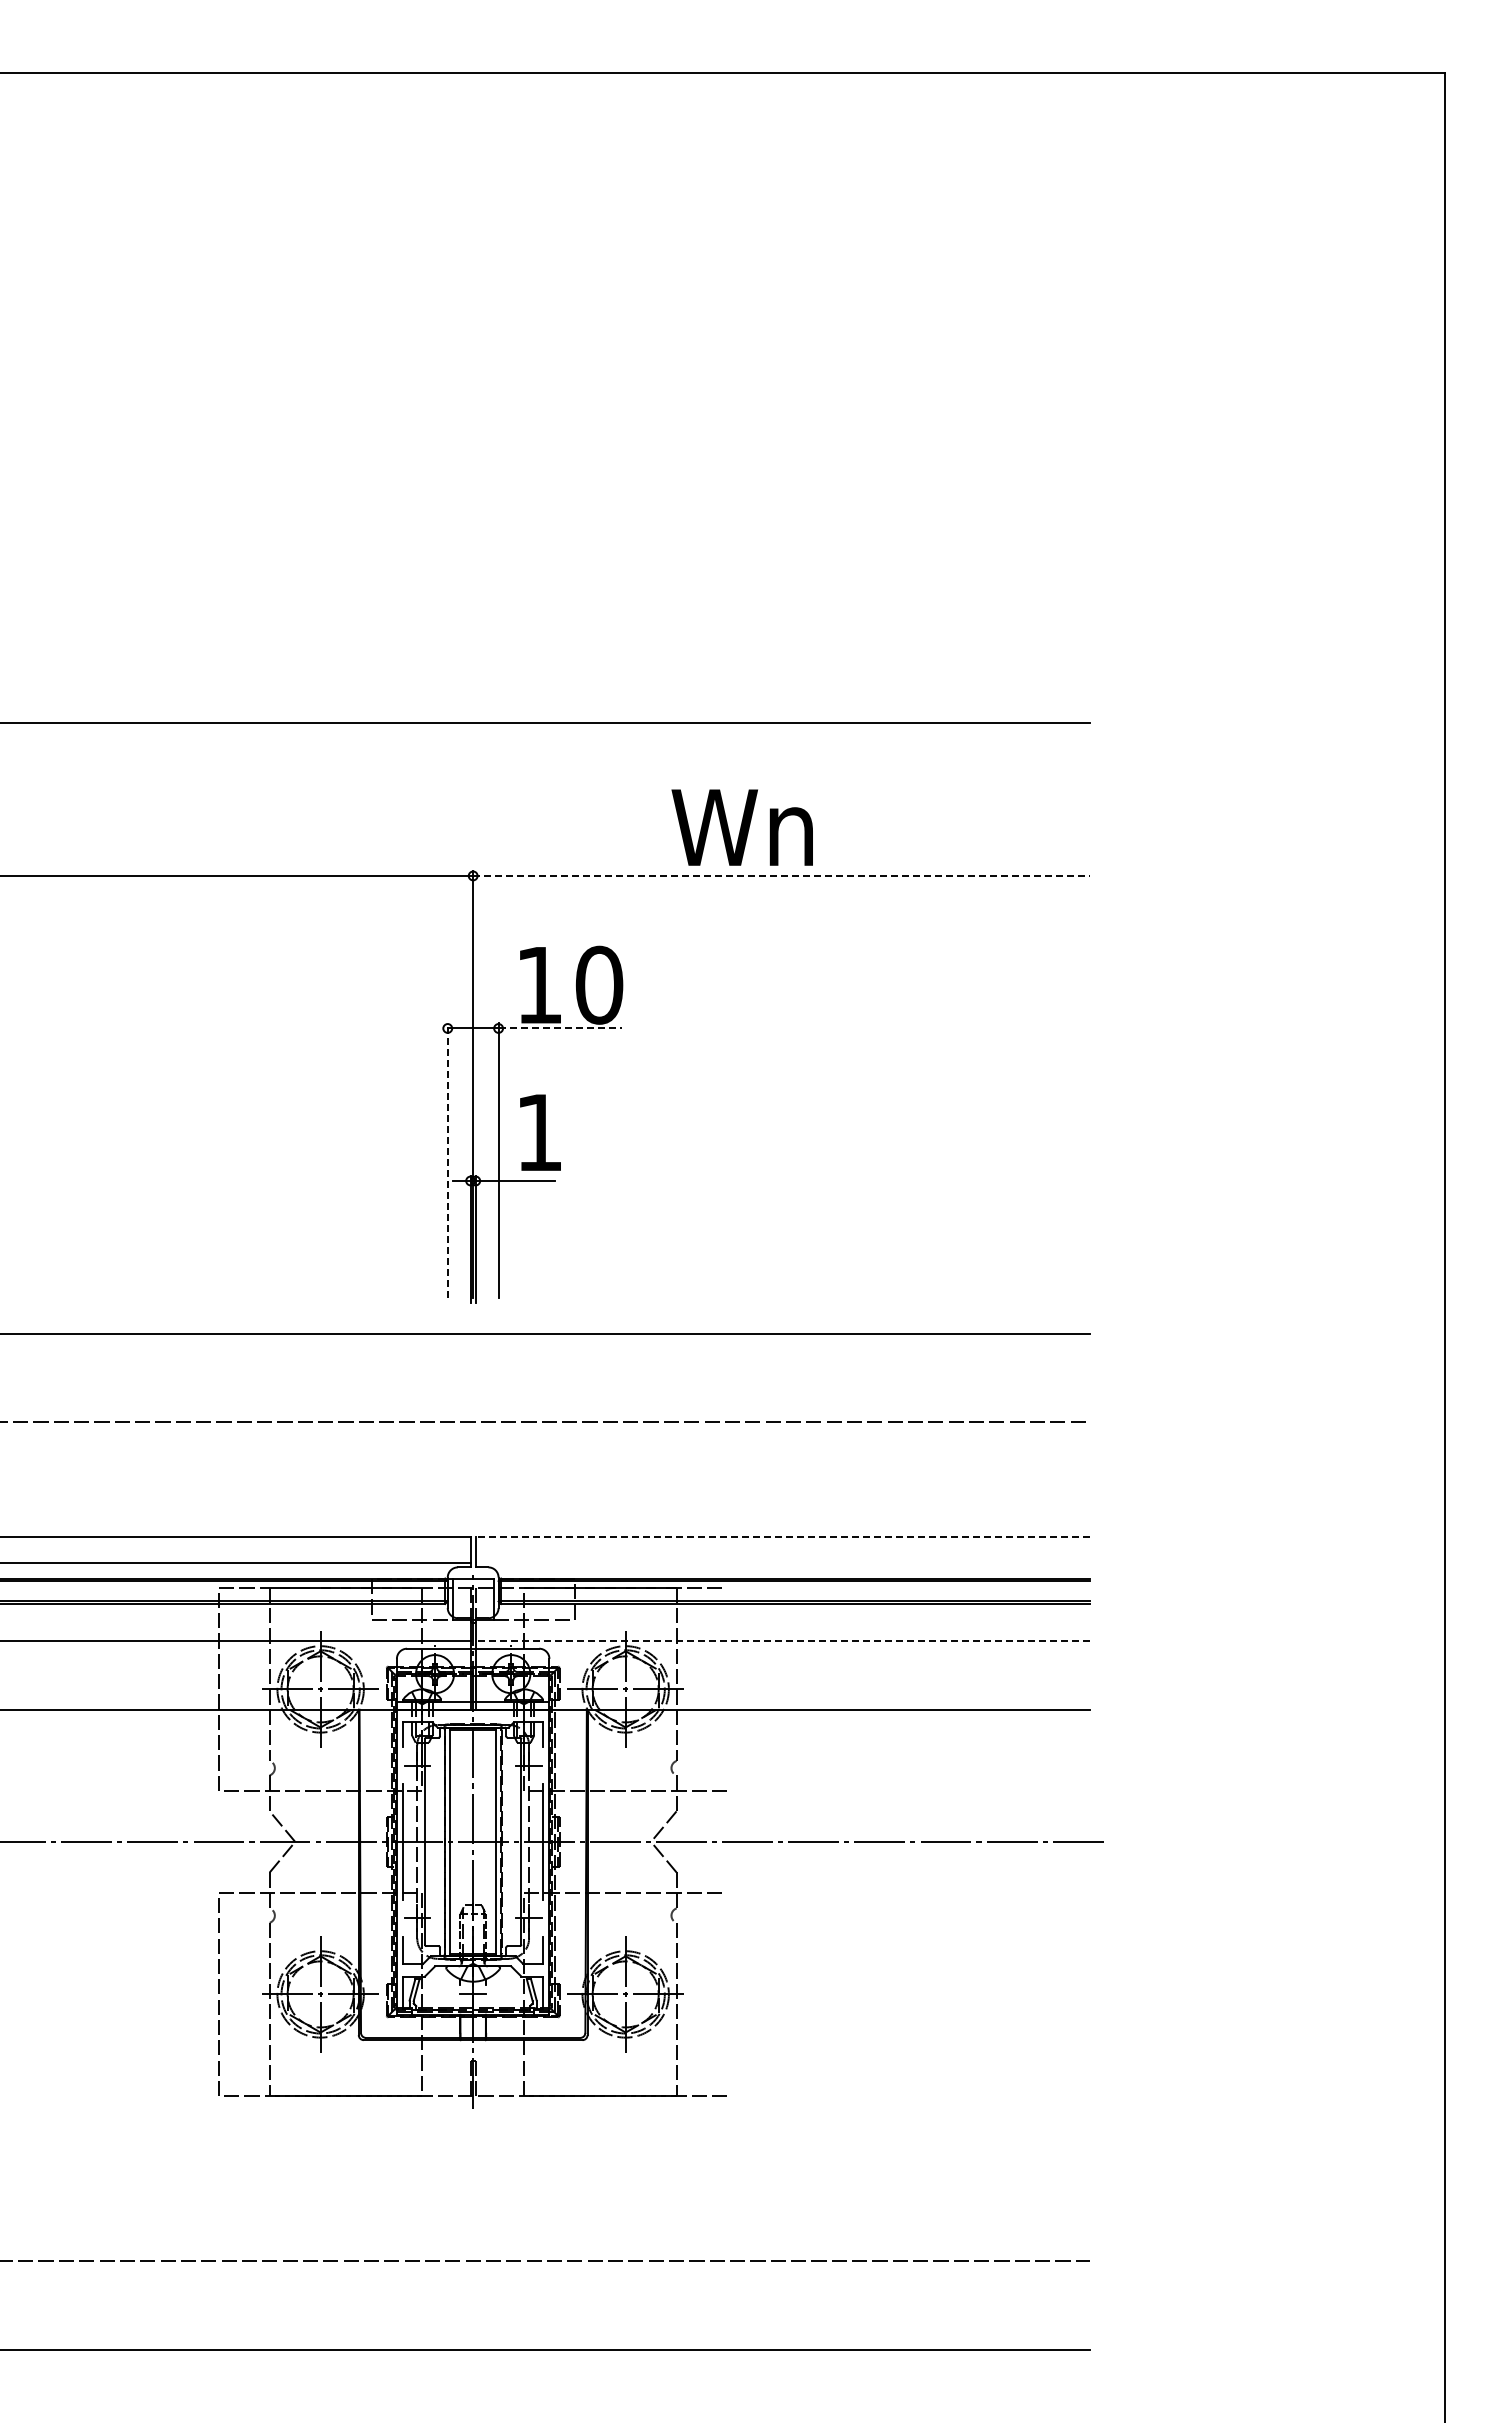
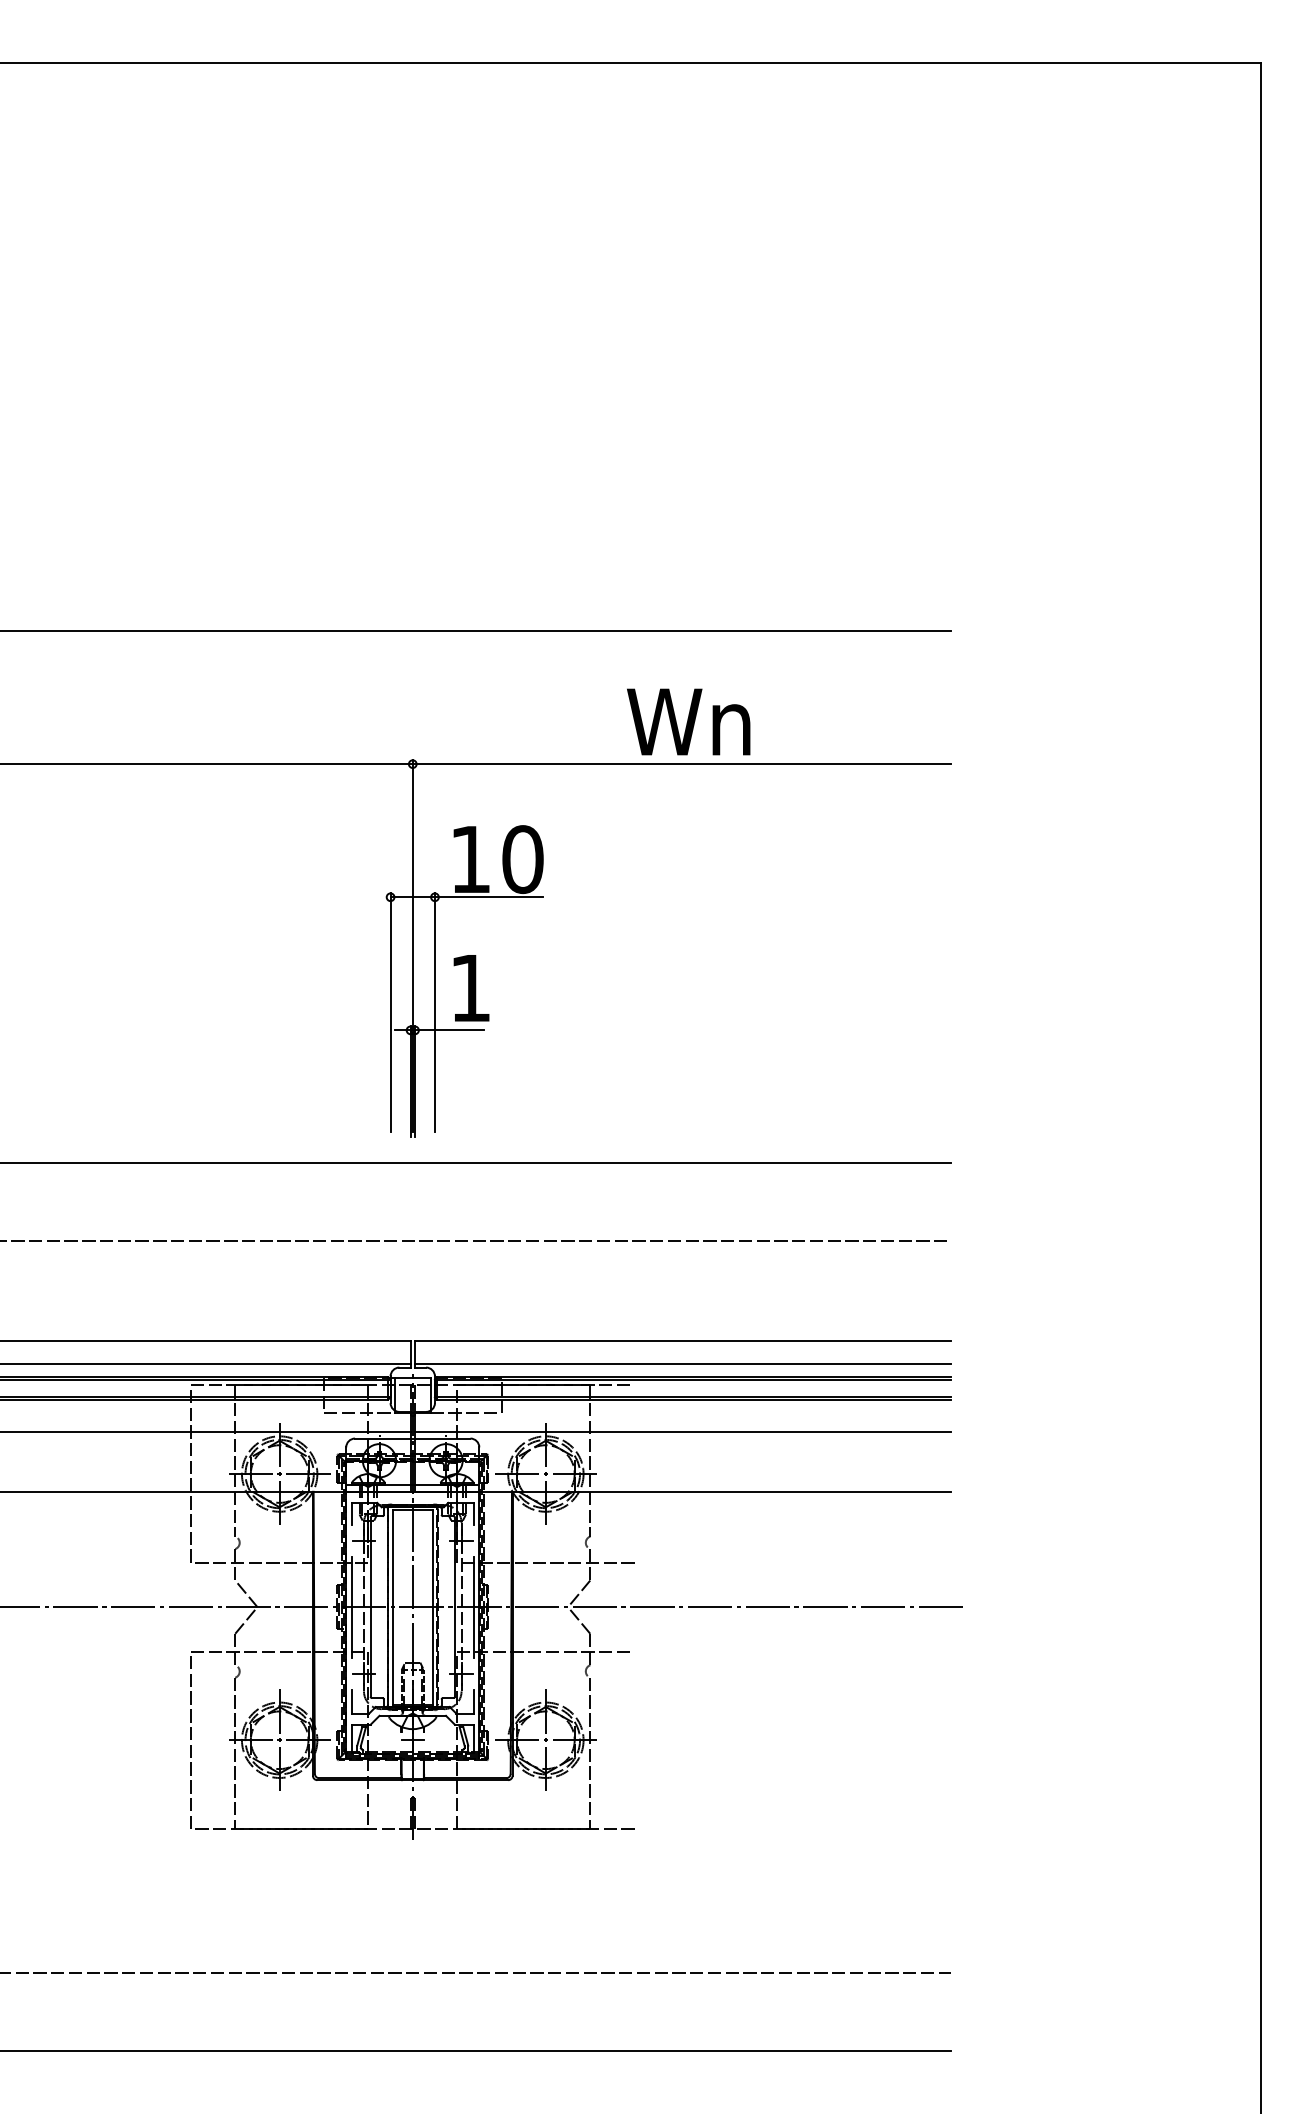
text: (741, 827) -> (687, 721), moved
line: (781, 875) -> (681, 763), dashed -> solid
line: (560, 1028) -> (488, 897), dashed -> solid
line: (447, 1160) -> (390, 1012), dashed -> solid
line: (782, 1536) -> (682, 1340), dashed -> solid
line: (782, 1563) -> (682, 1364), added
line: (782, 1641) -> (682, 1432), dashed -> solid

